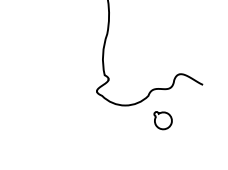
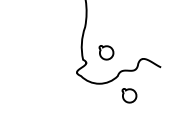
part: (134, 66) -> (106, 52), added

